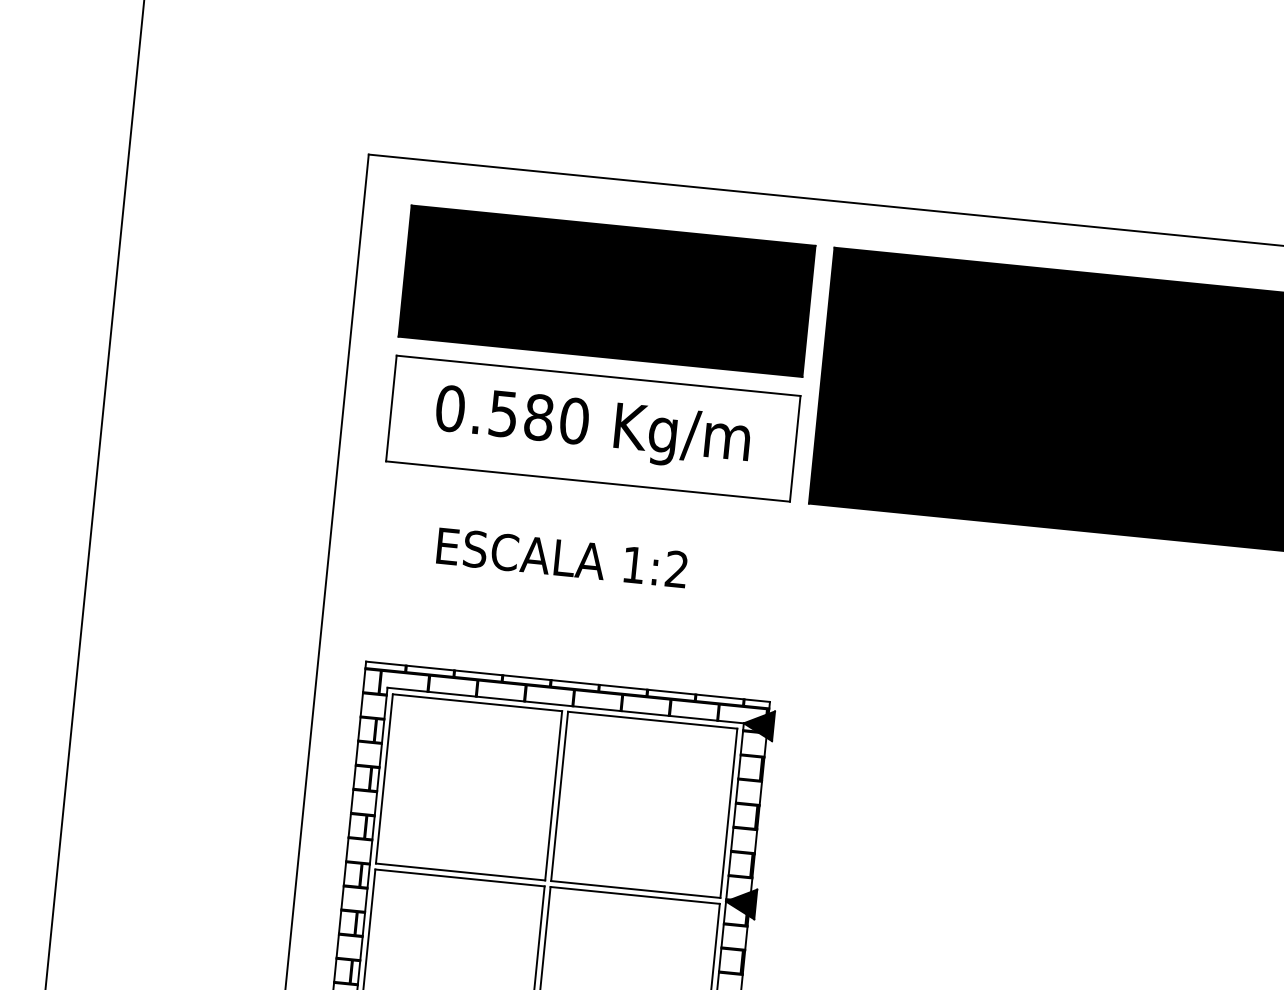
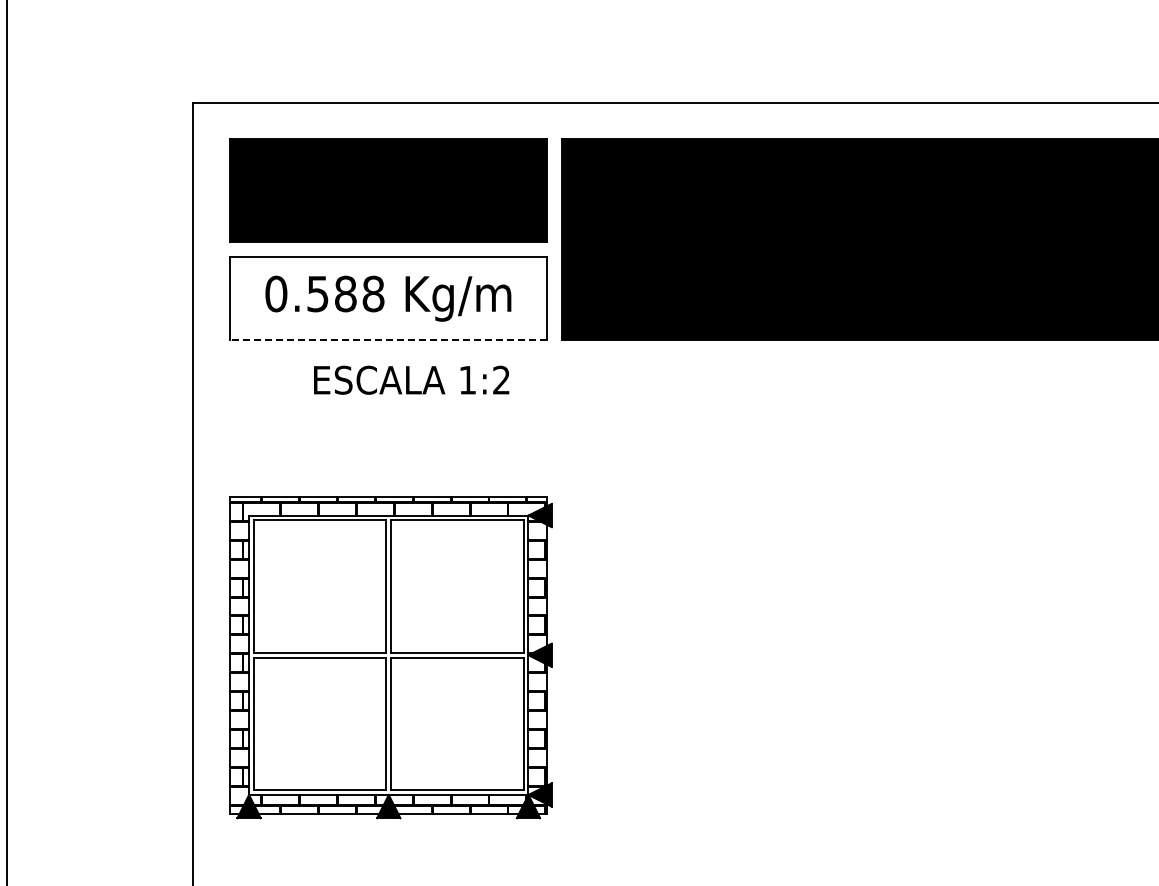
text: (574, 421) -> (373, 294), 0.580 -> 0.588
line: (587, 480) -> (388, 339), solid -> dashed
text: (562, 556) -> (411, 379), moved

